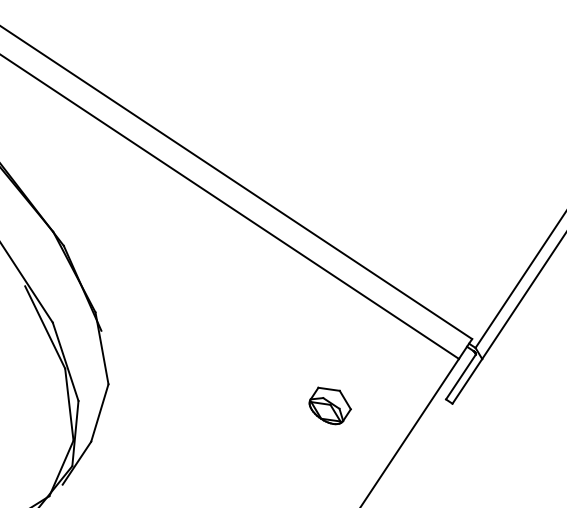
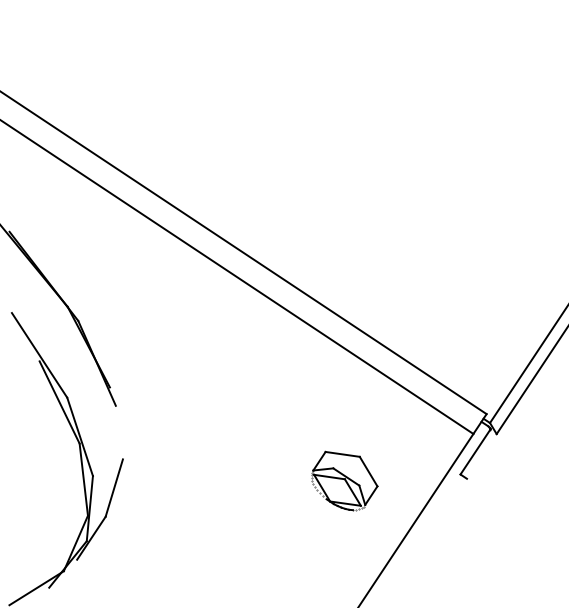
line: (101, 348) -> (115, 423), removed
line: (467, 381) -> (481, 456), removed
part: (330, 405) -> (344, 480), size x1.6

